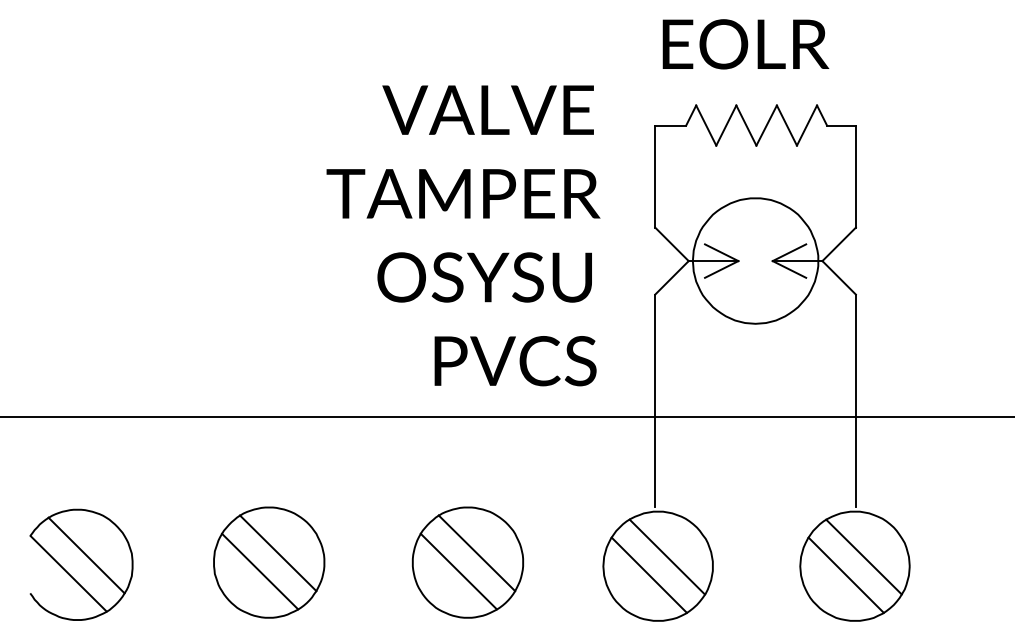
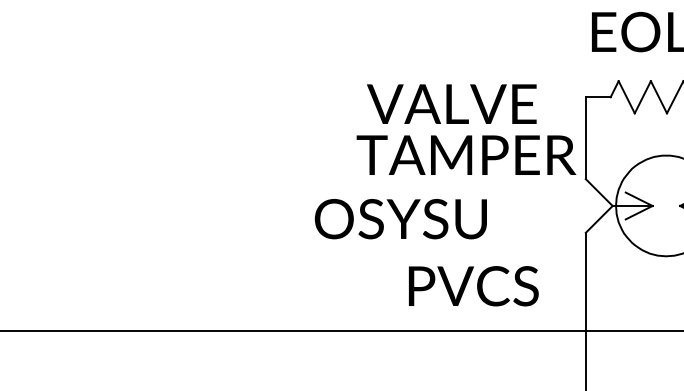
text: (487, 109) -> (451, 103), moved
text: (463, 193) -> (466, 154), moved
text: (484, 277) -> (400, 219), moved

